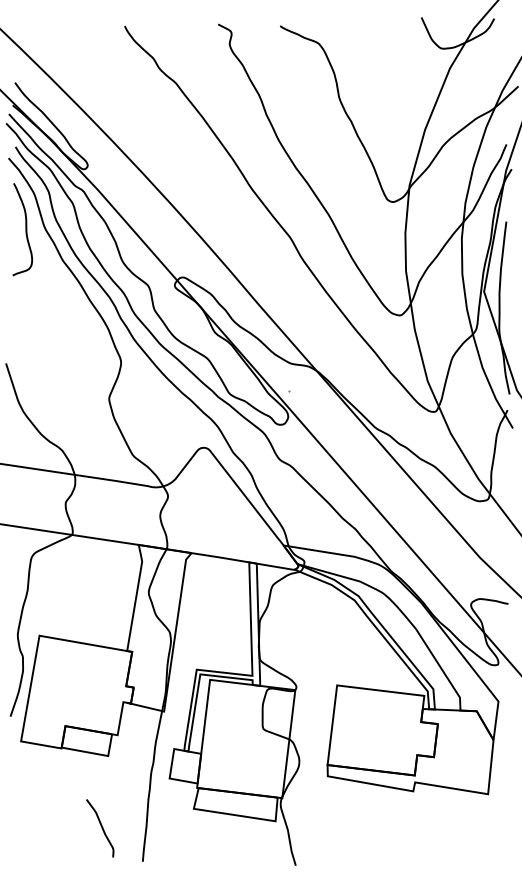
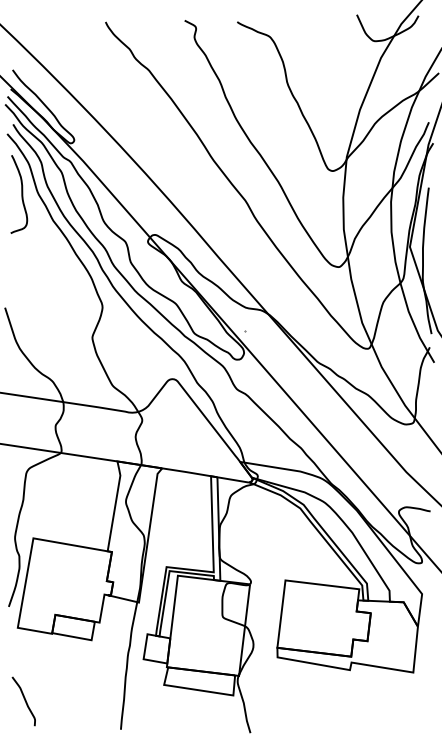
curve: (101, 828) -> (24, 701), moved

